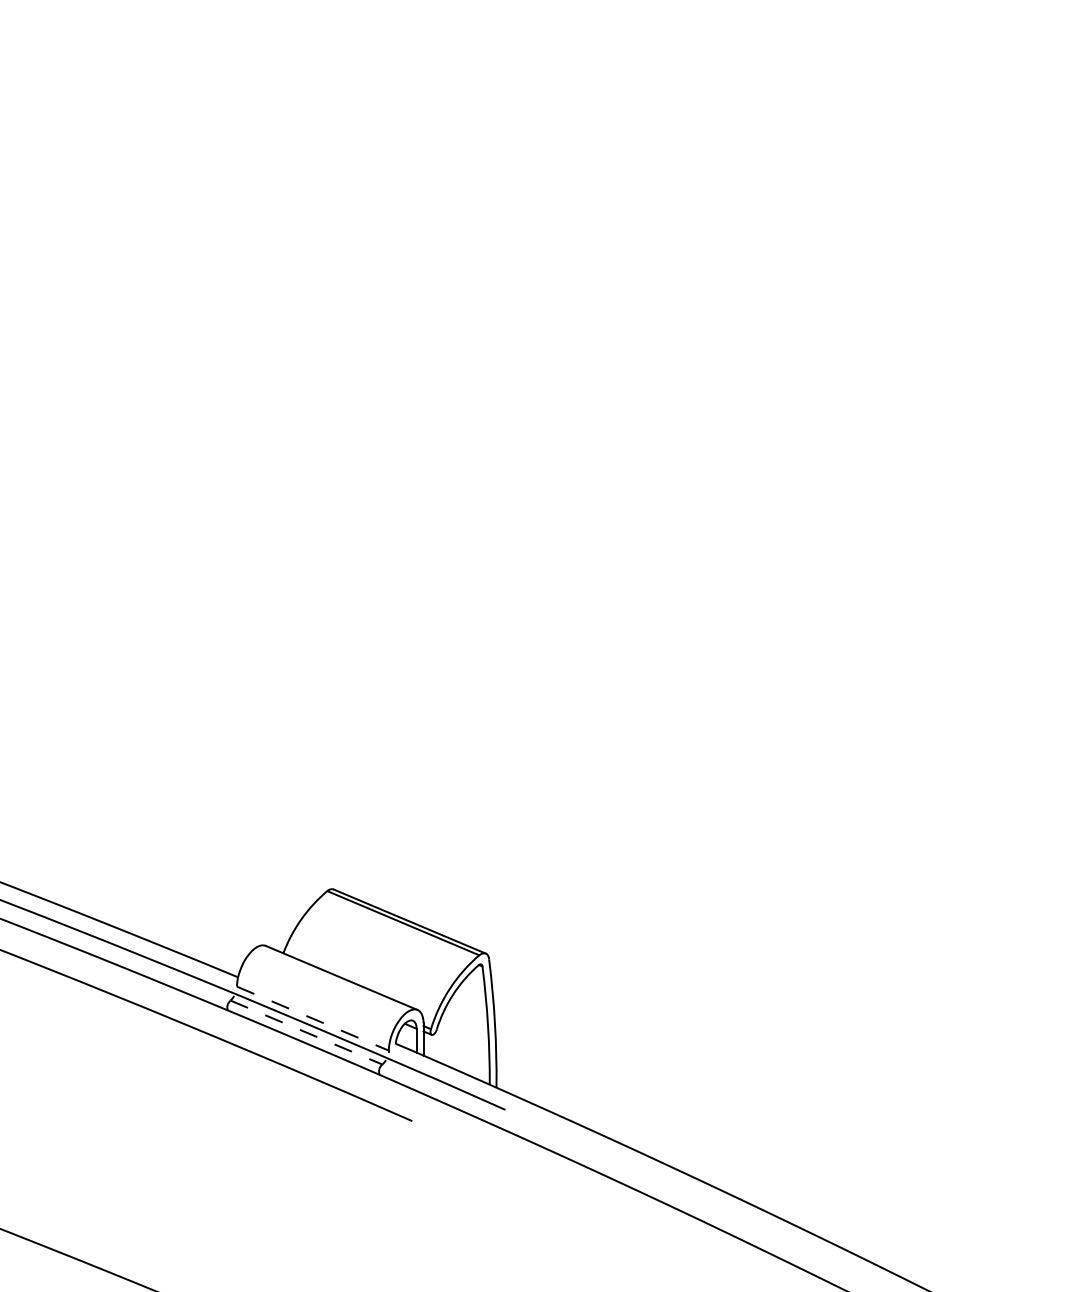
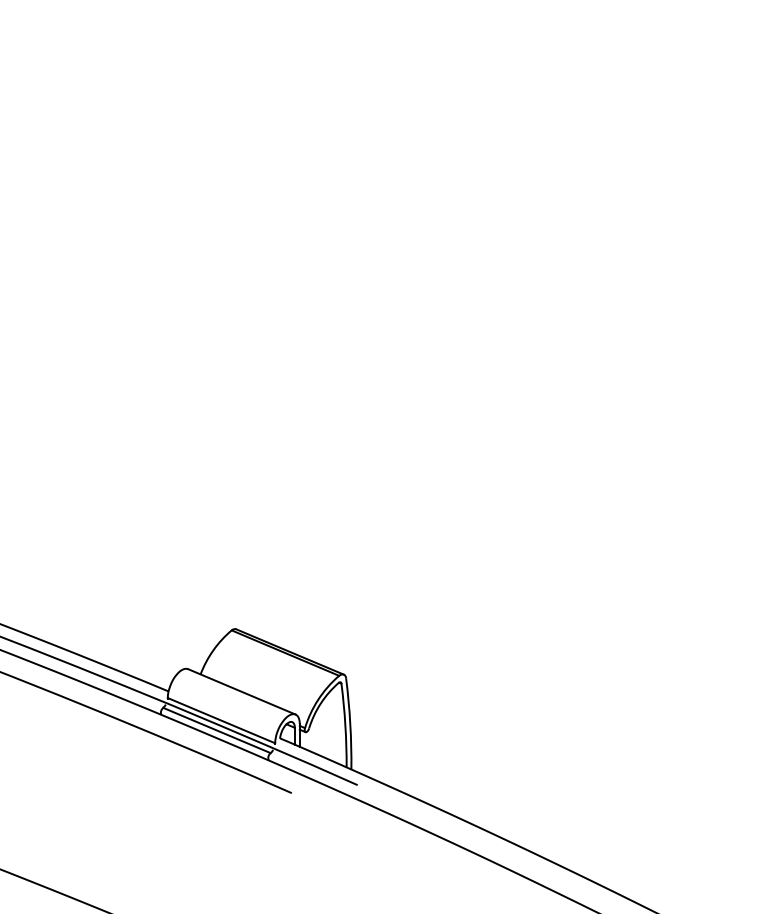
line: (313, 1018) -> (221, 720), dashed -> solid
line: (306, 1032) -> (216, 730), dashed -> solid

